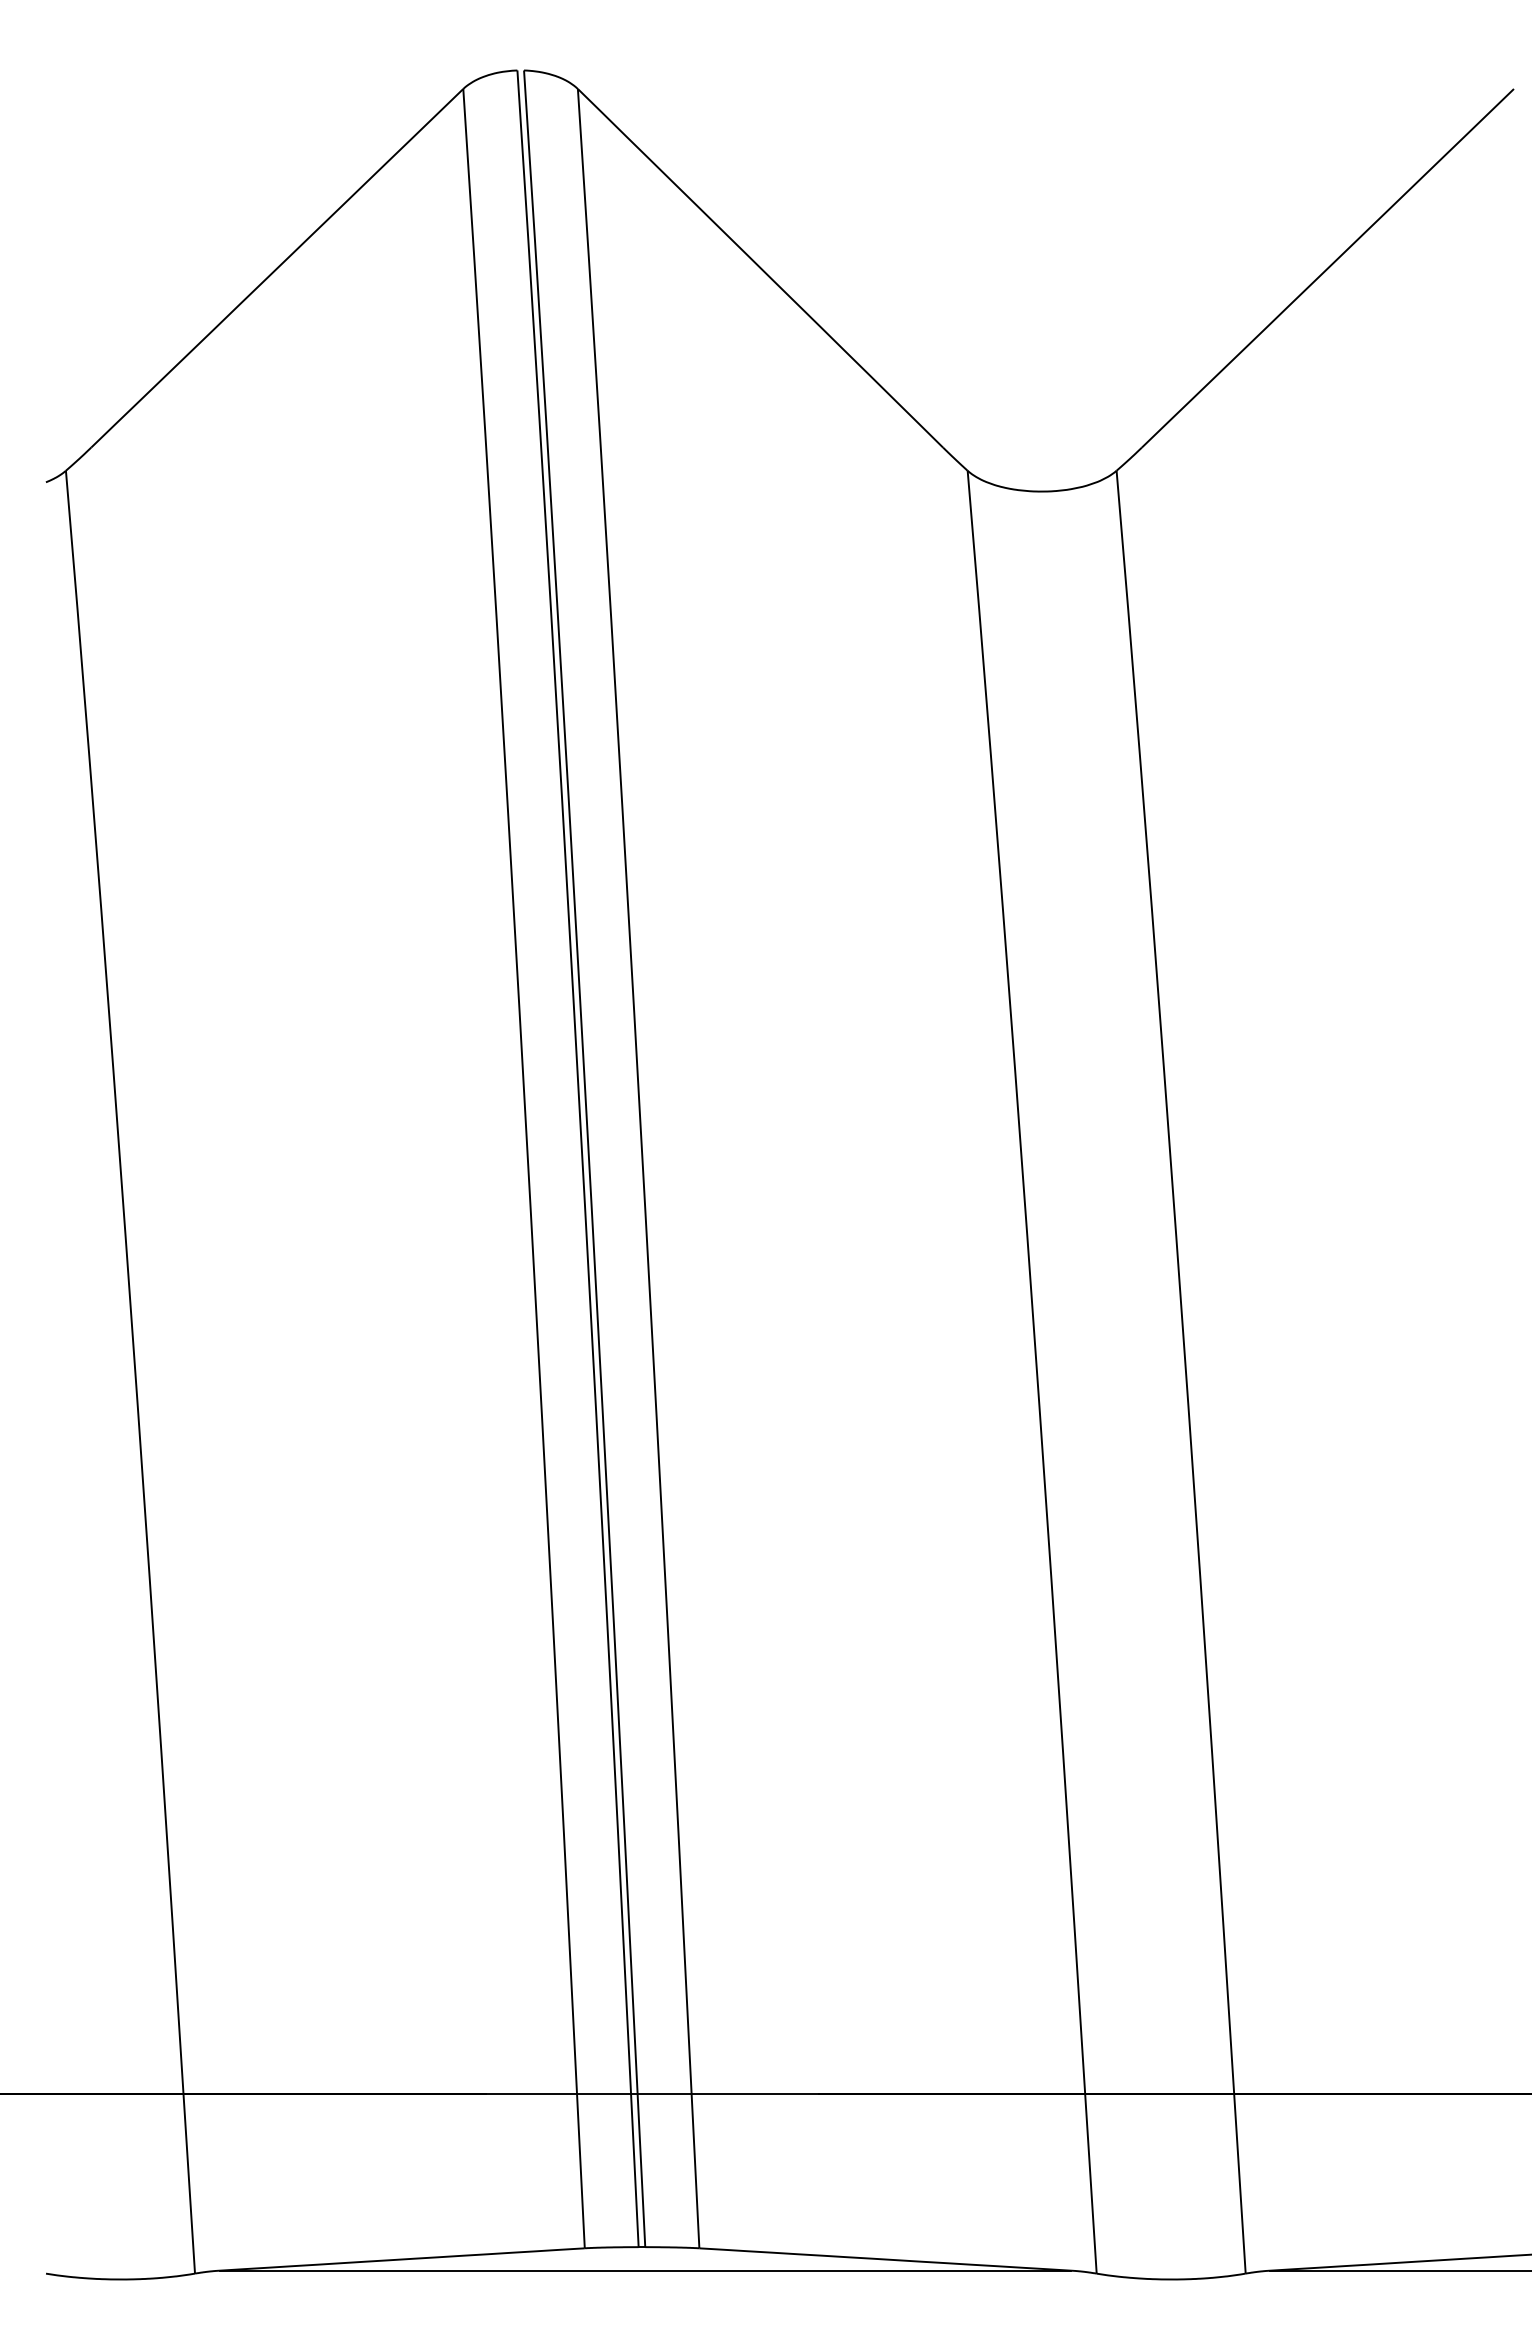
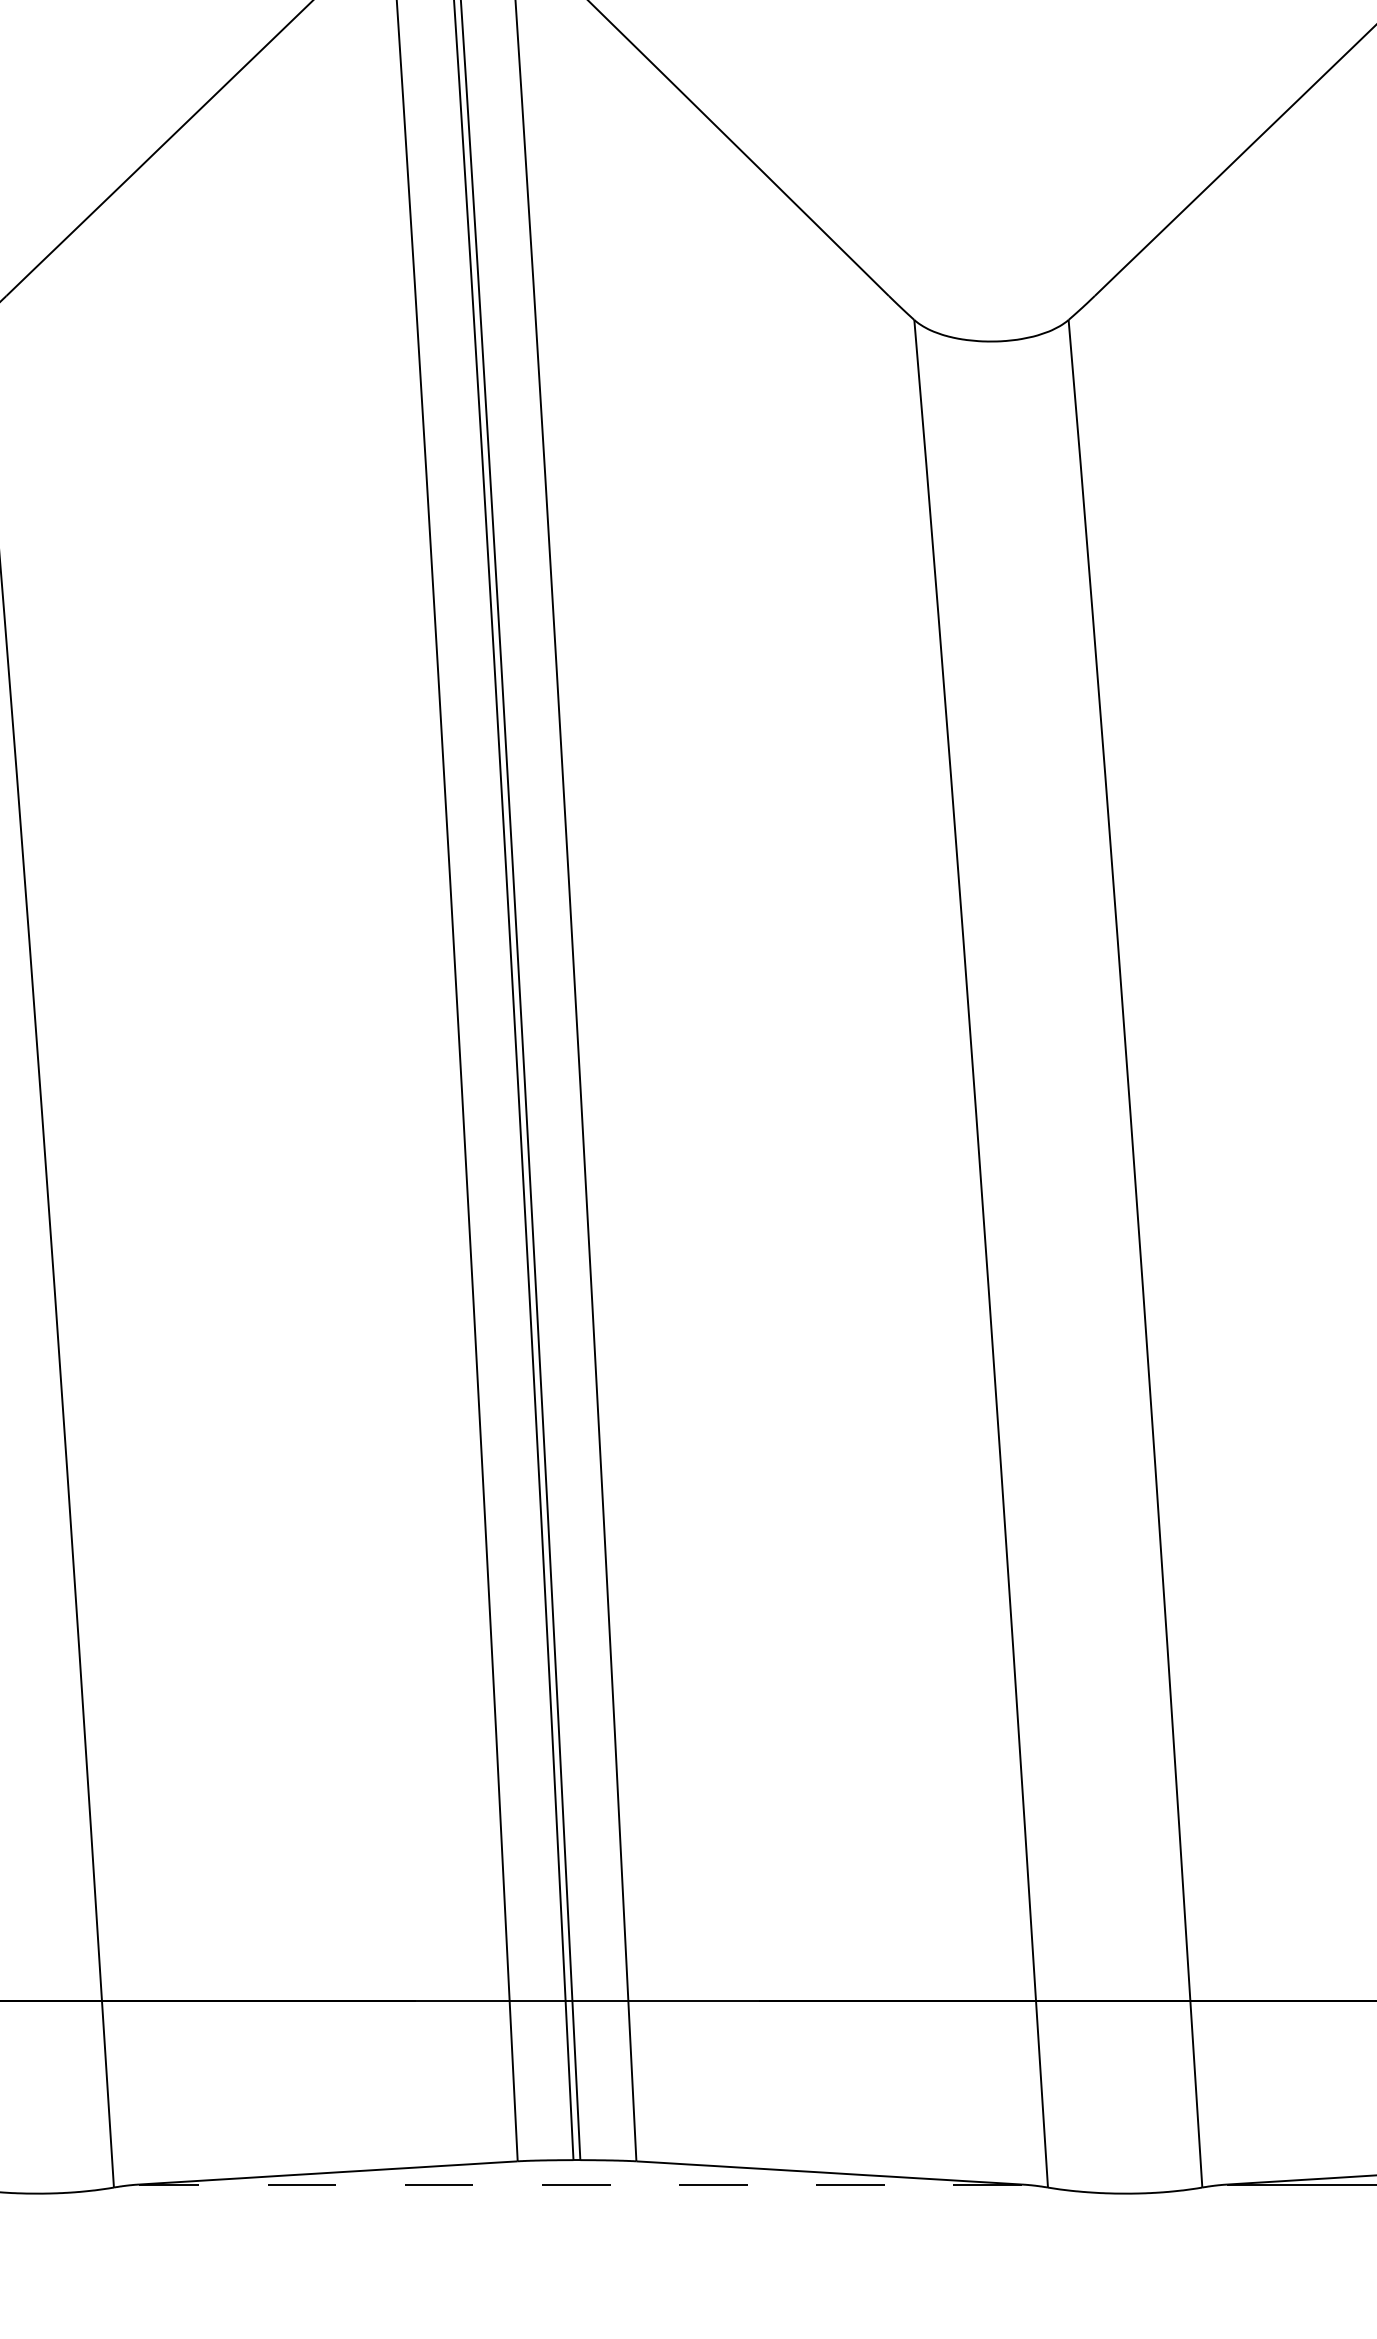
line: (645, 2270) -> (580, 2184), solid -> dashed

